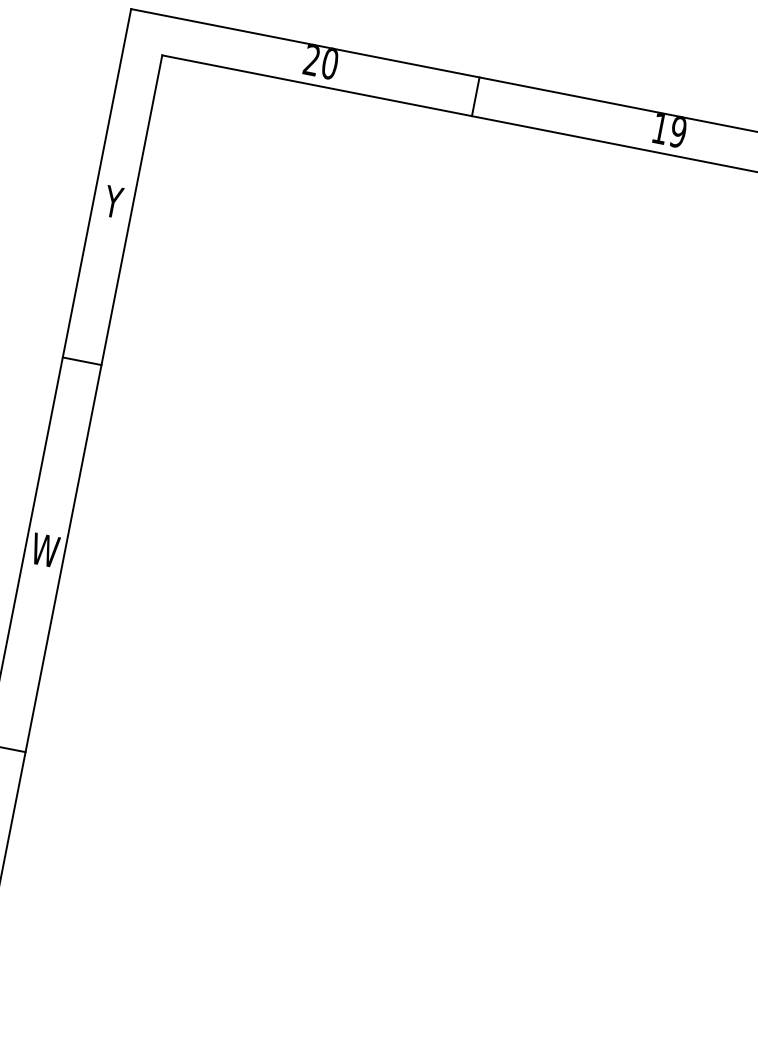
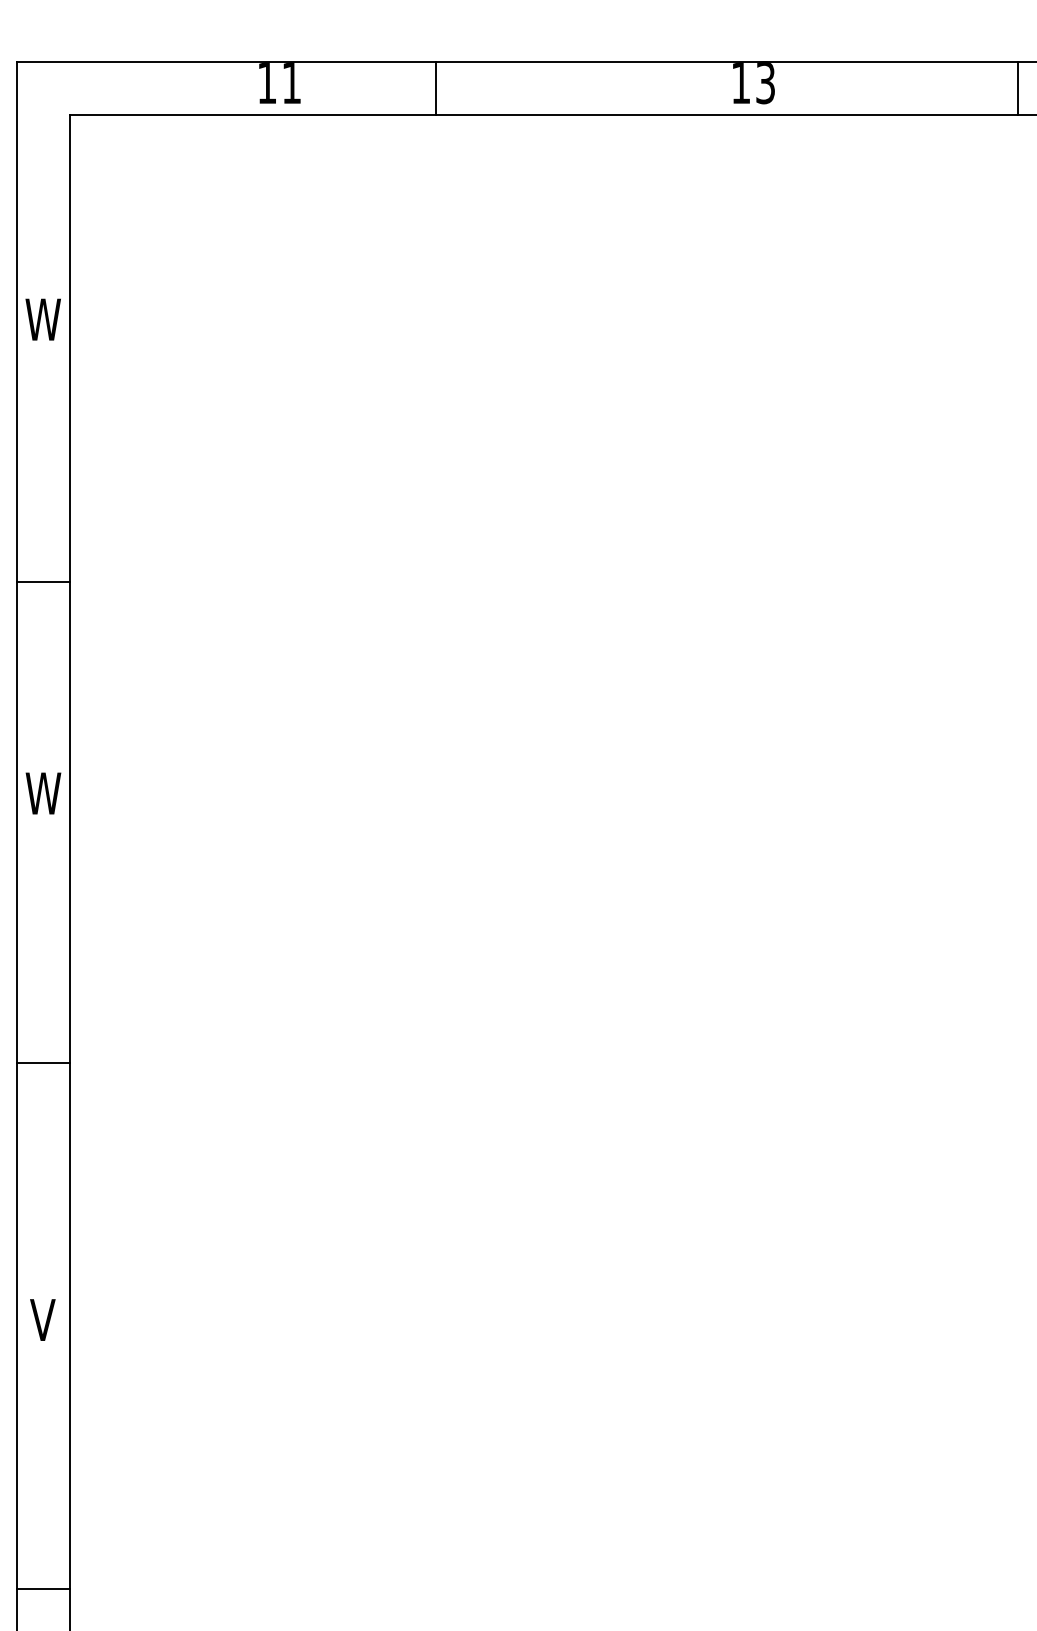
text: (320, 62) -> (279, 83), 20 -> 11
line: (476, 96) -> (436, 88), moved
text: (678, 132) -> (765, 83), 19 -> 13
text: (112, 201) -> (42, 319), Y -> W
line: (82, 361) -> (43, 582), moved

